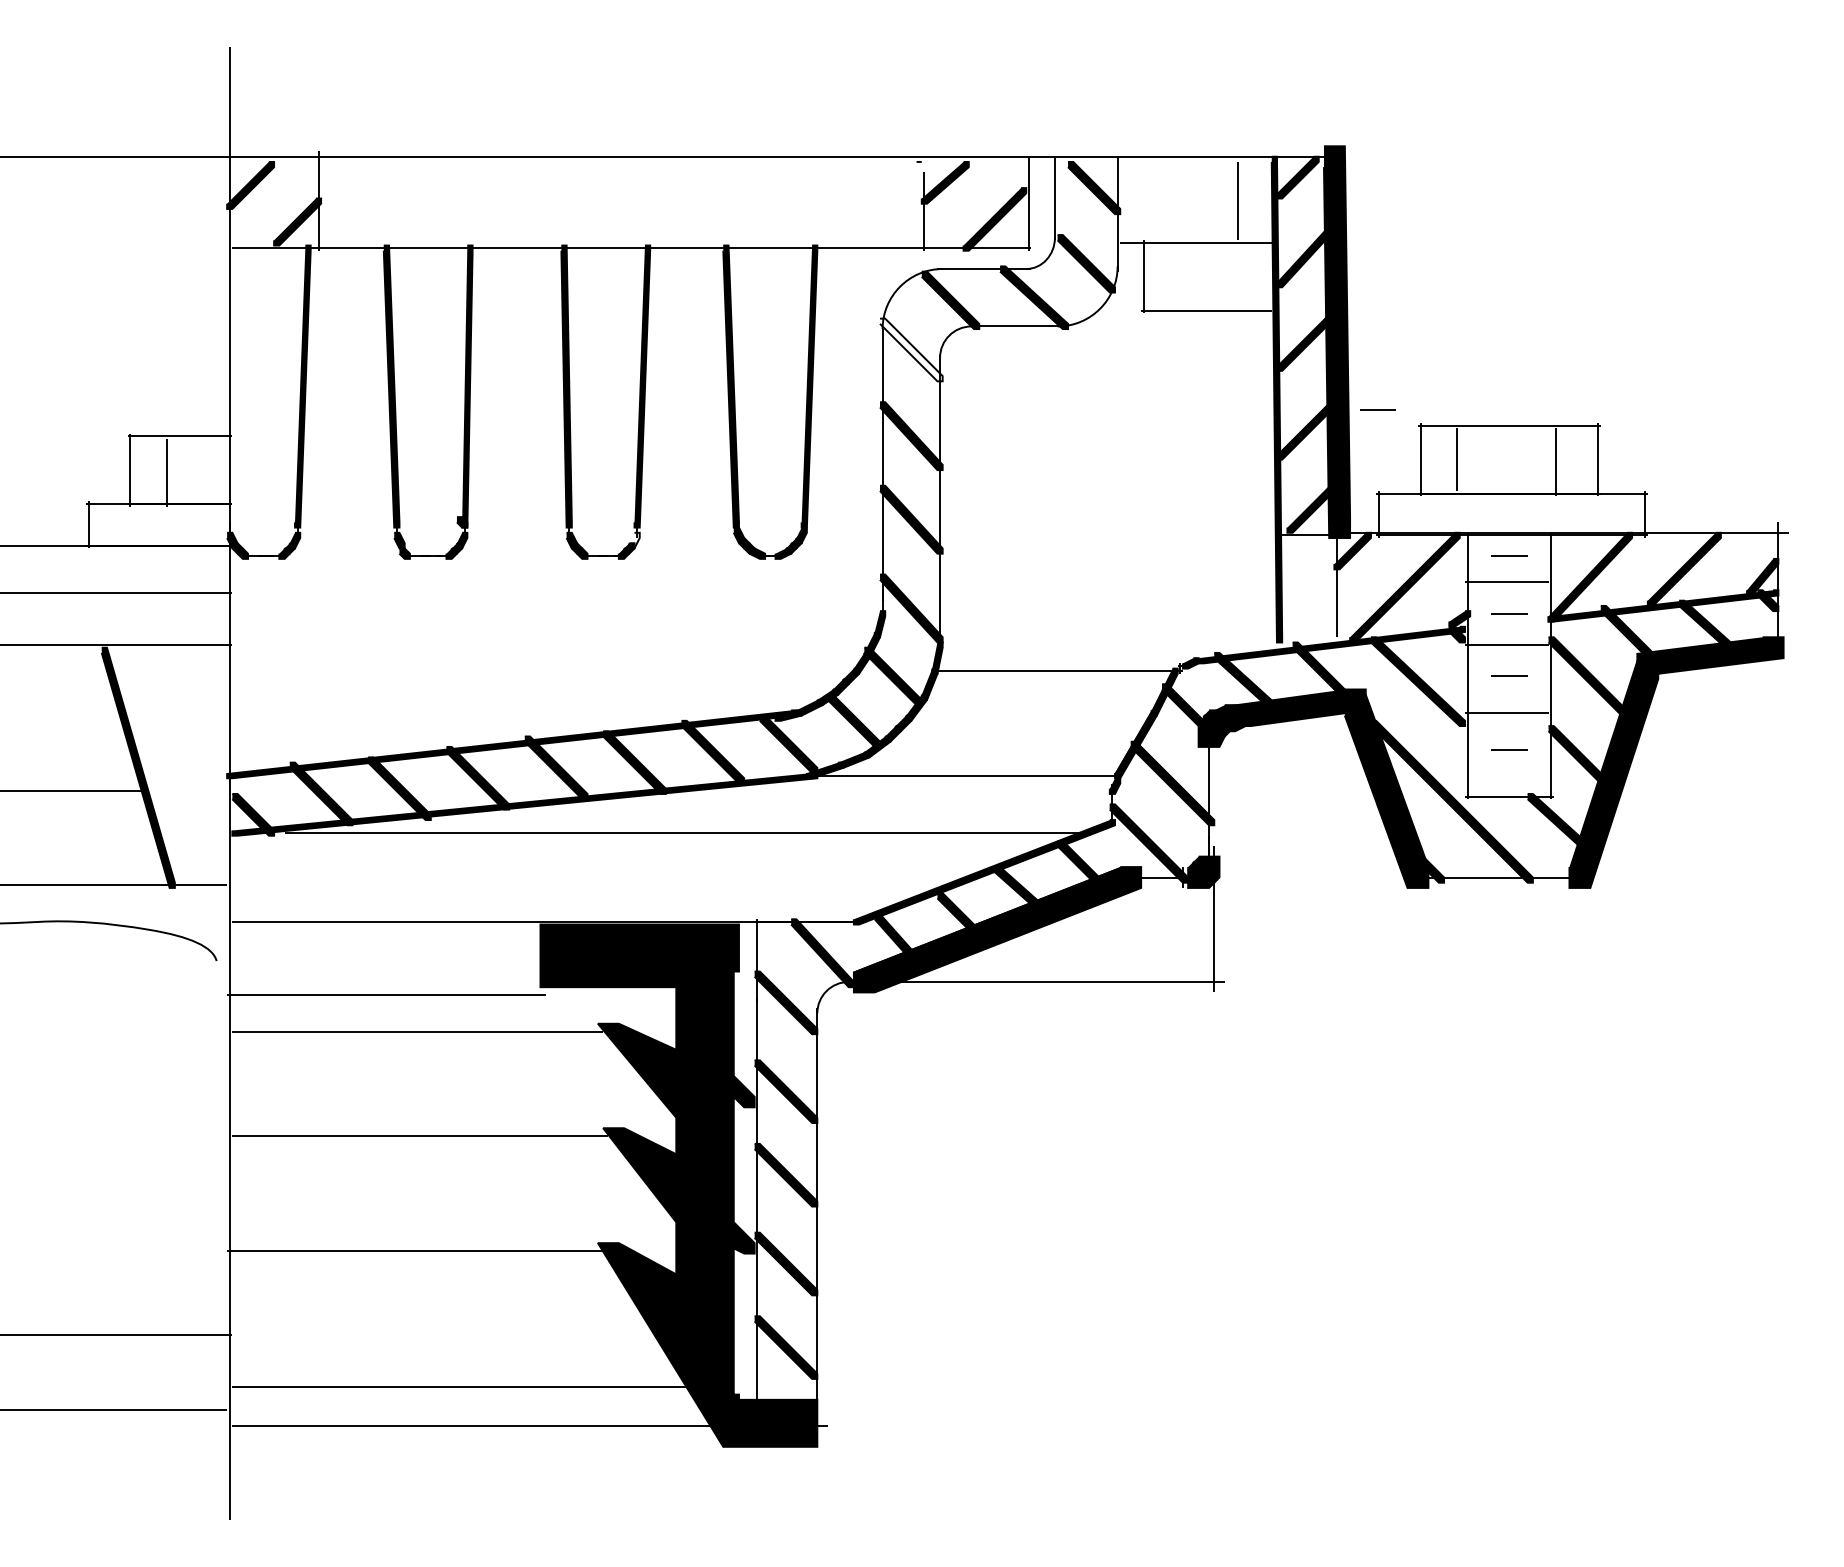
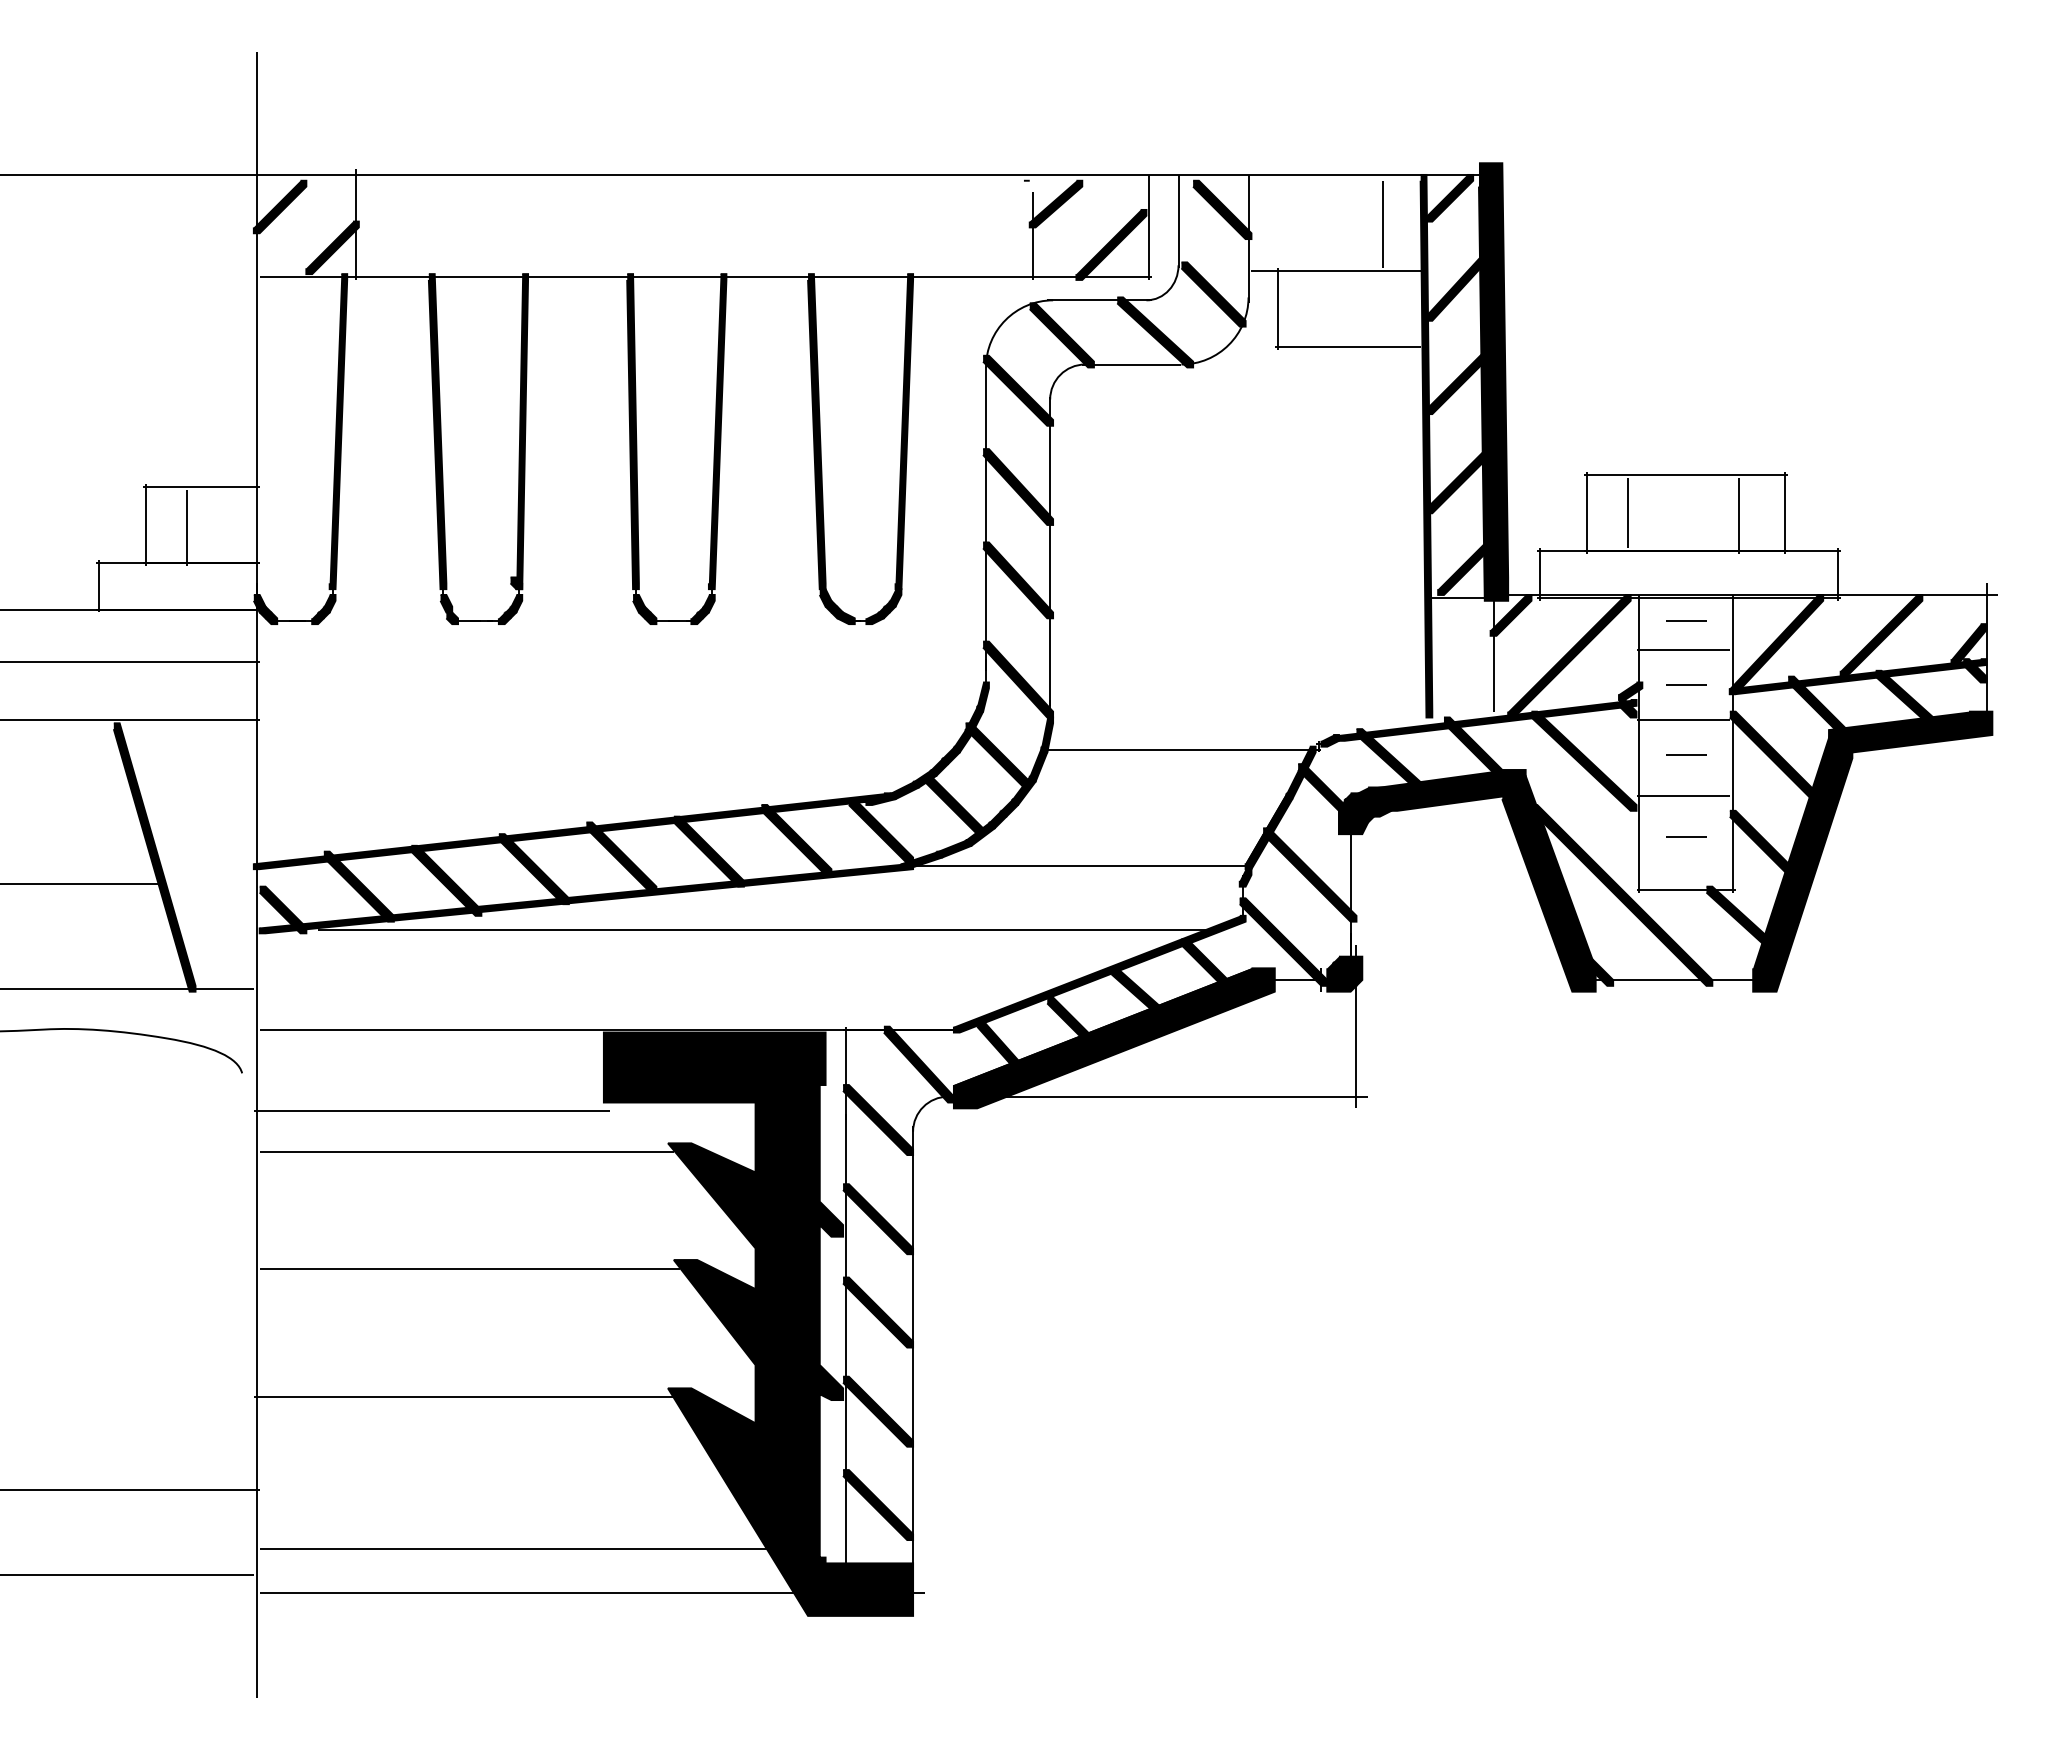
fill: (911, 349) -> (1018, 390), added
line: (1378, 409) -> (1539, 457), removed
fill: (634, 540) -> (708, 603), added

